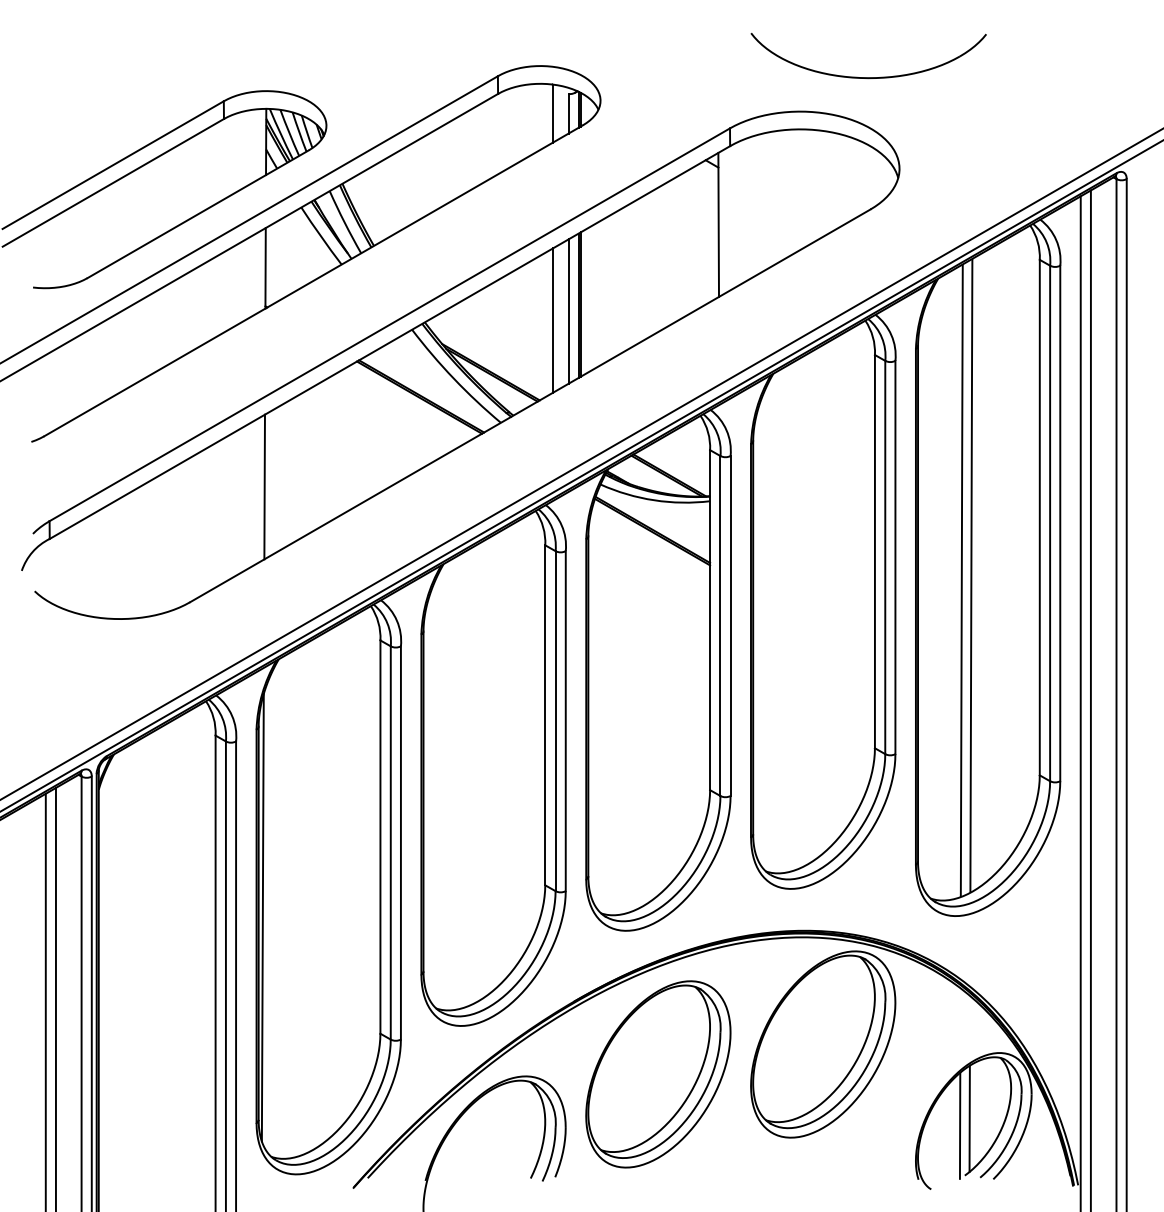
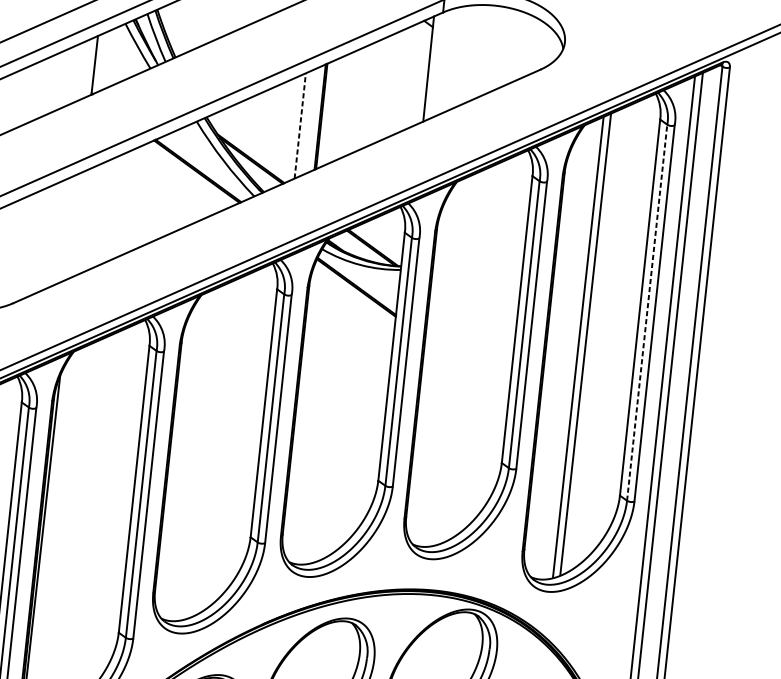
line: (568, 311) -> (312, 120), removed
line: (552, 320) -> (299, 125), solid -> dashed
line: (264, 486) -> (76, 224), removed
line: (1050, 523) -> (647, 312), solid -> dashed

